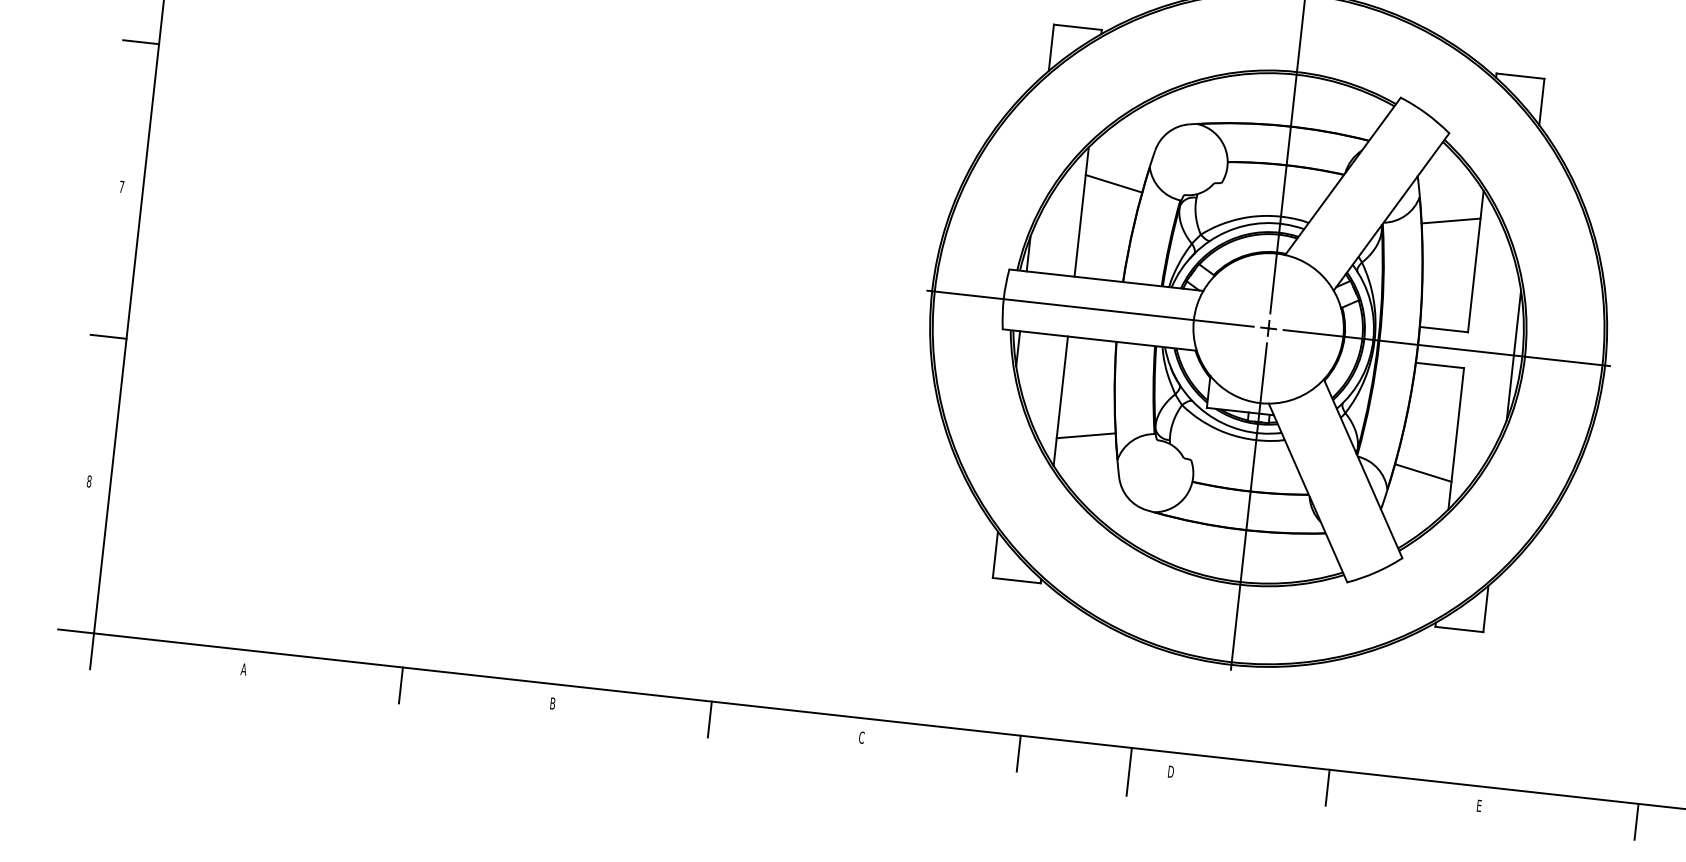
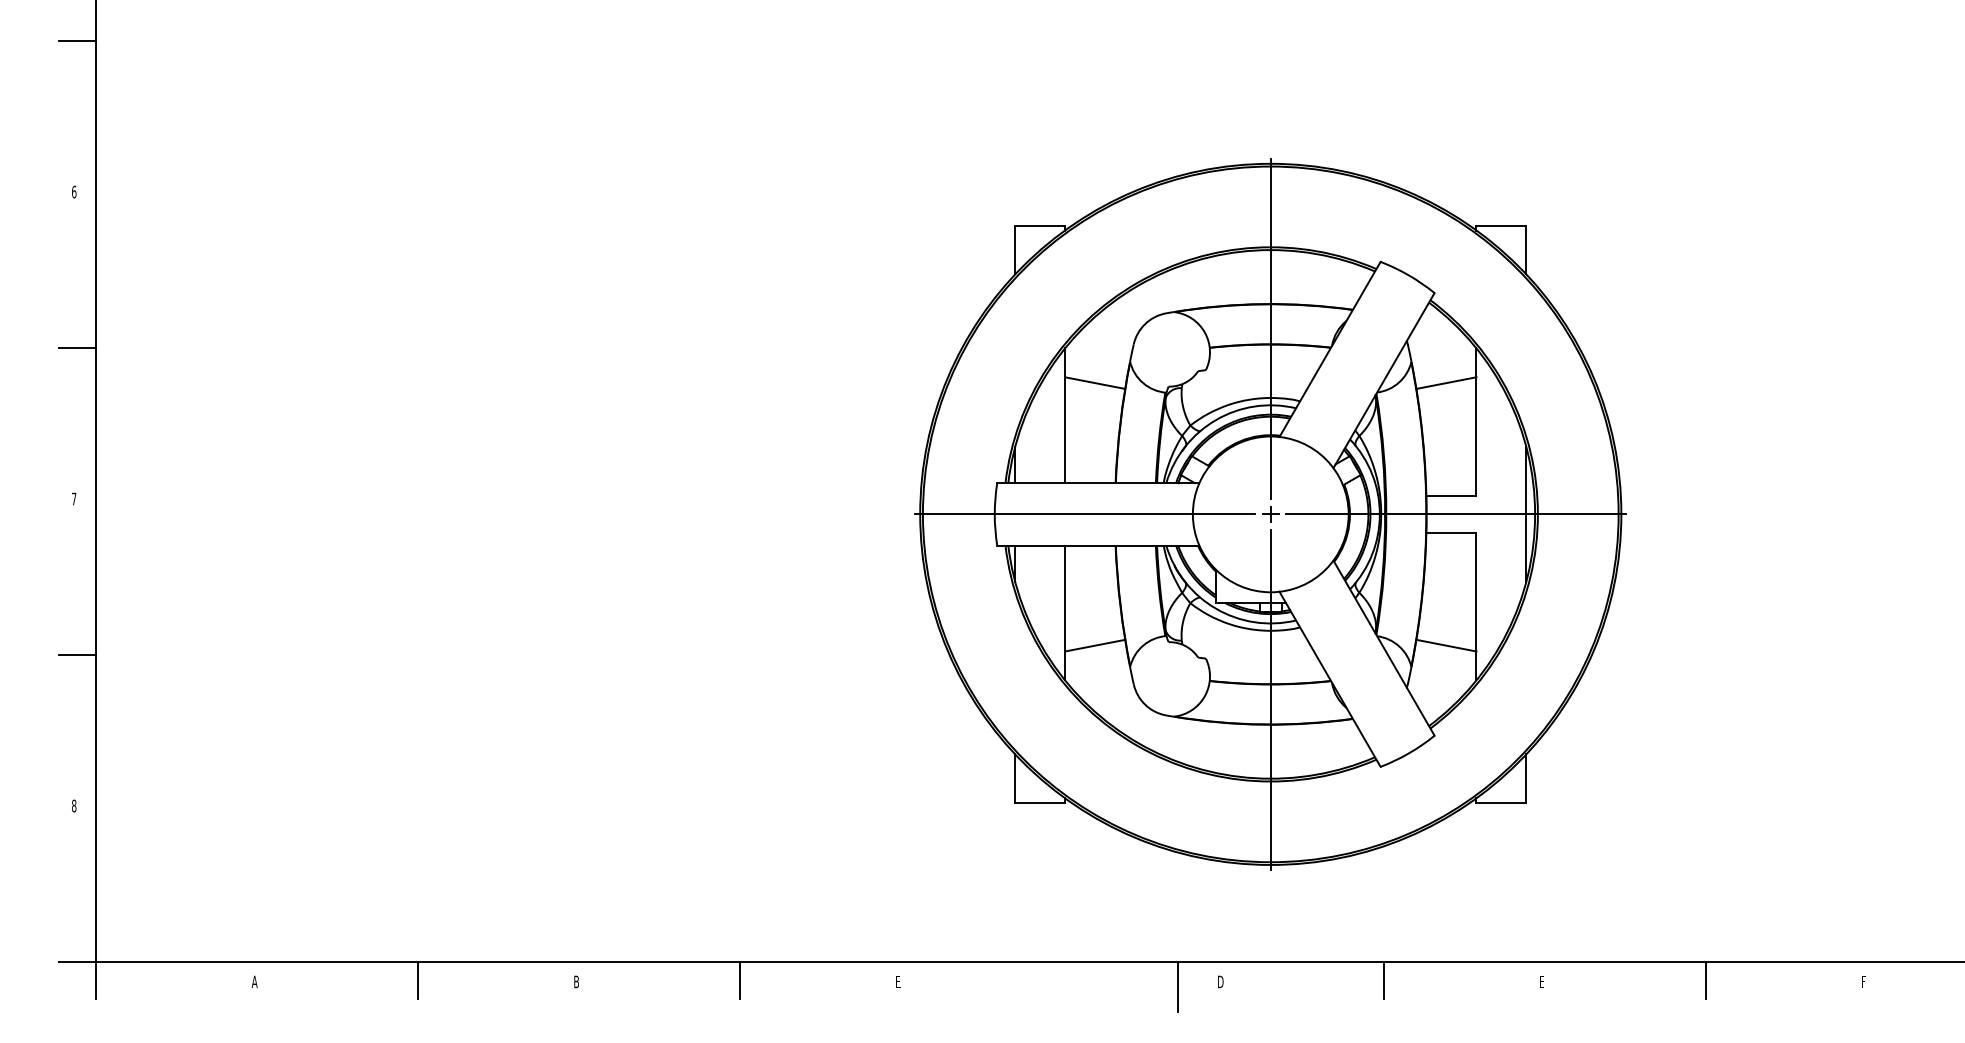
text: (861, 737) -> (898, 981), C -> E
line: (1018, 753) -> (1061, 980), removed

